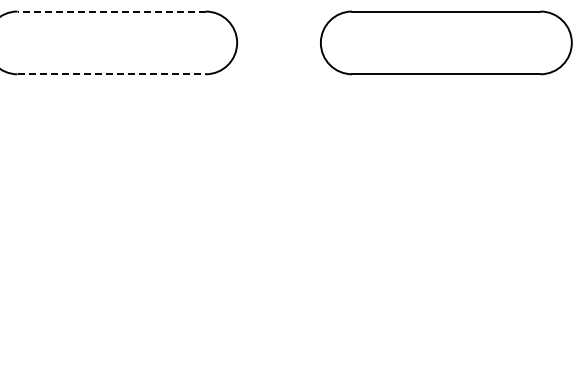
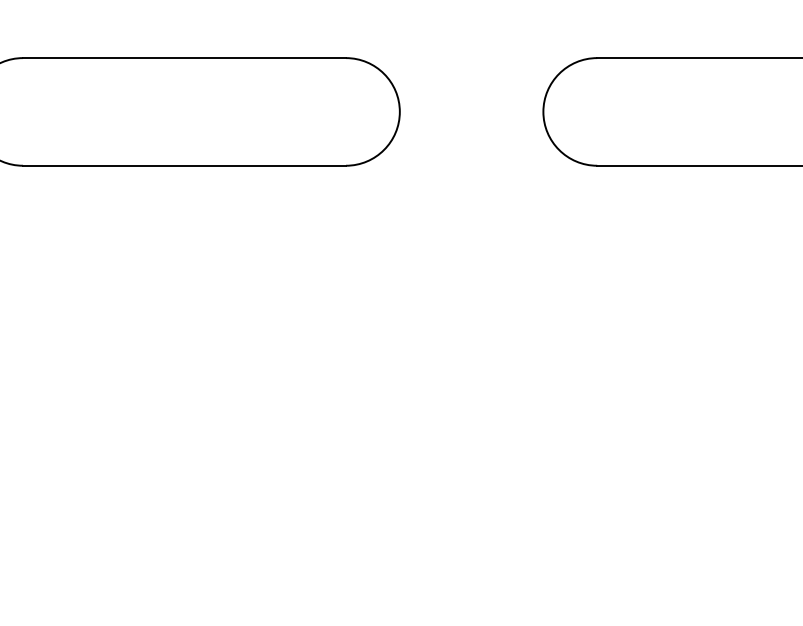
line: (111, 11) -> (184, 58), dashed -> solid
line: (112, 74) -> (185, 166), dashed -> solid

